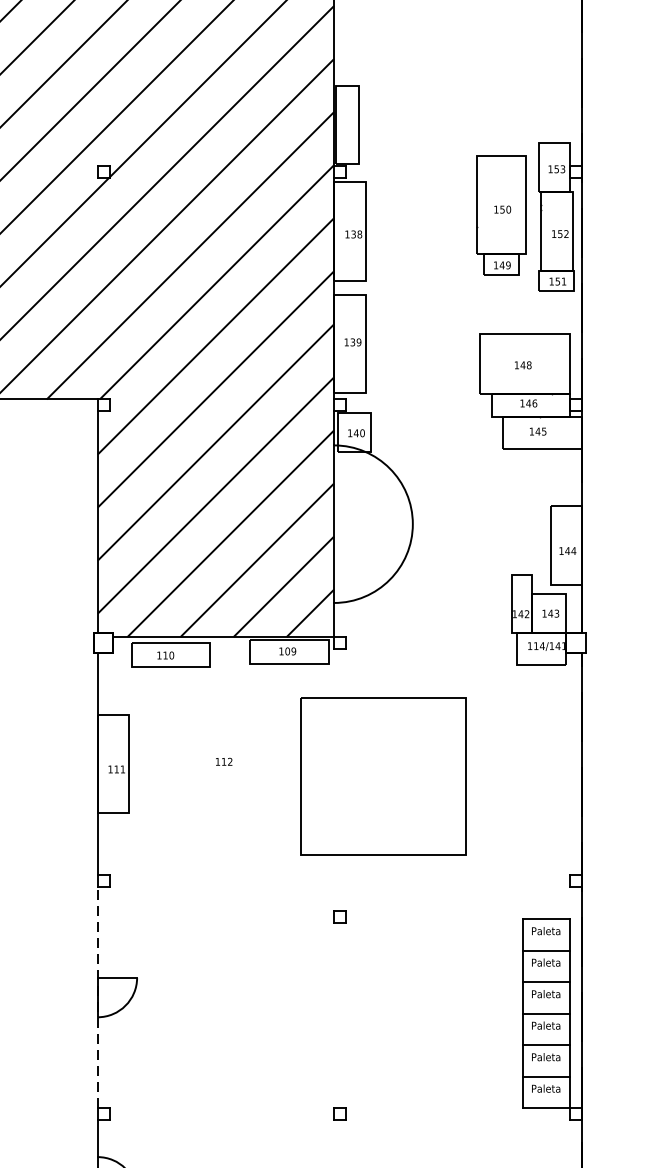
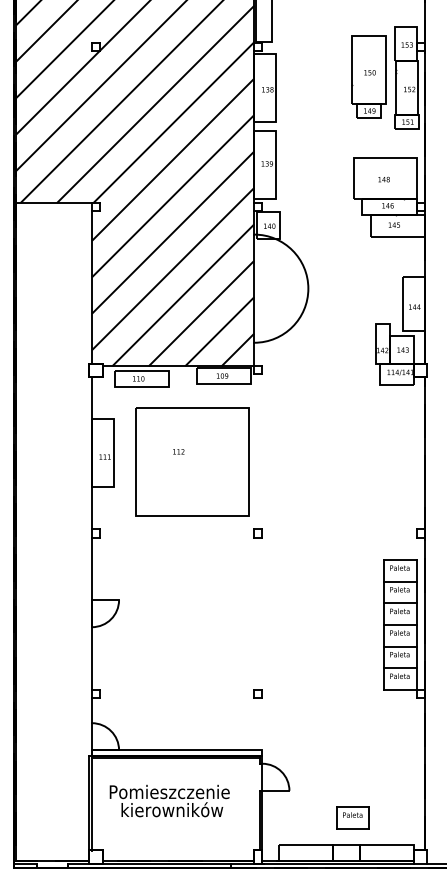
part: (383, 775) -> (192, 461), moved
part: (338, 917) -> (257, 533), moved
line: (98, 997) -> (92, 613), dashed -> solid

